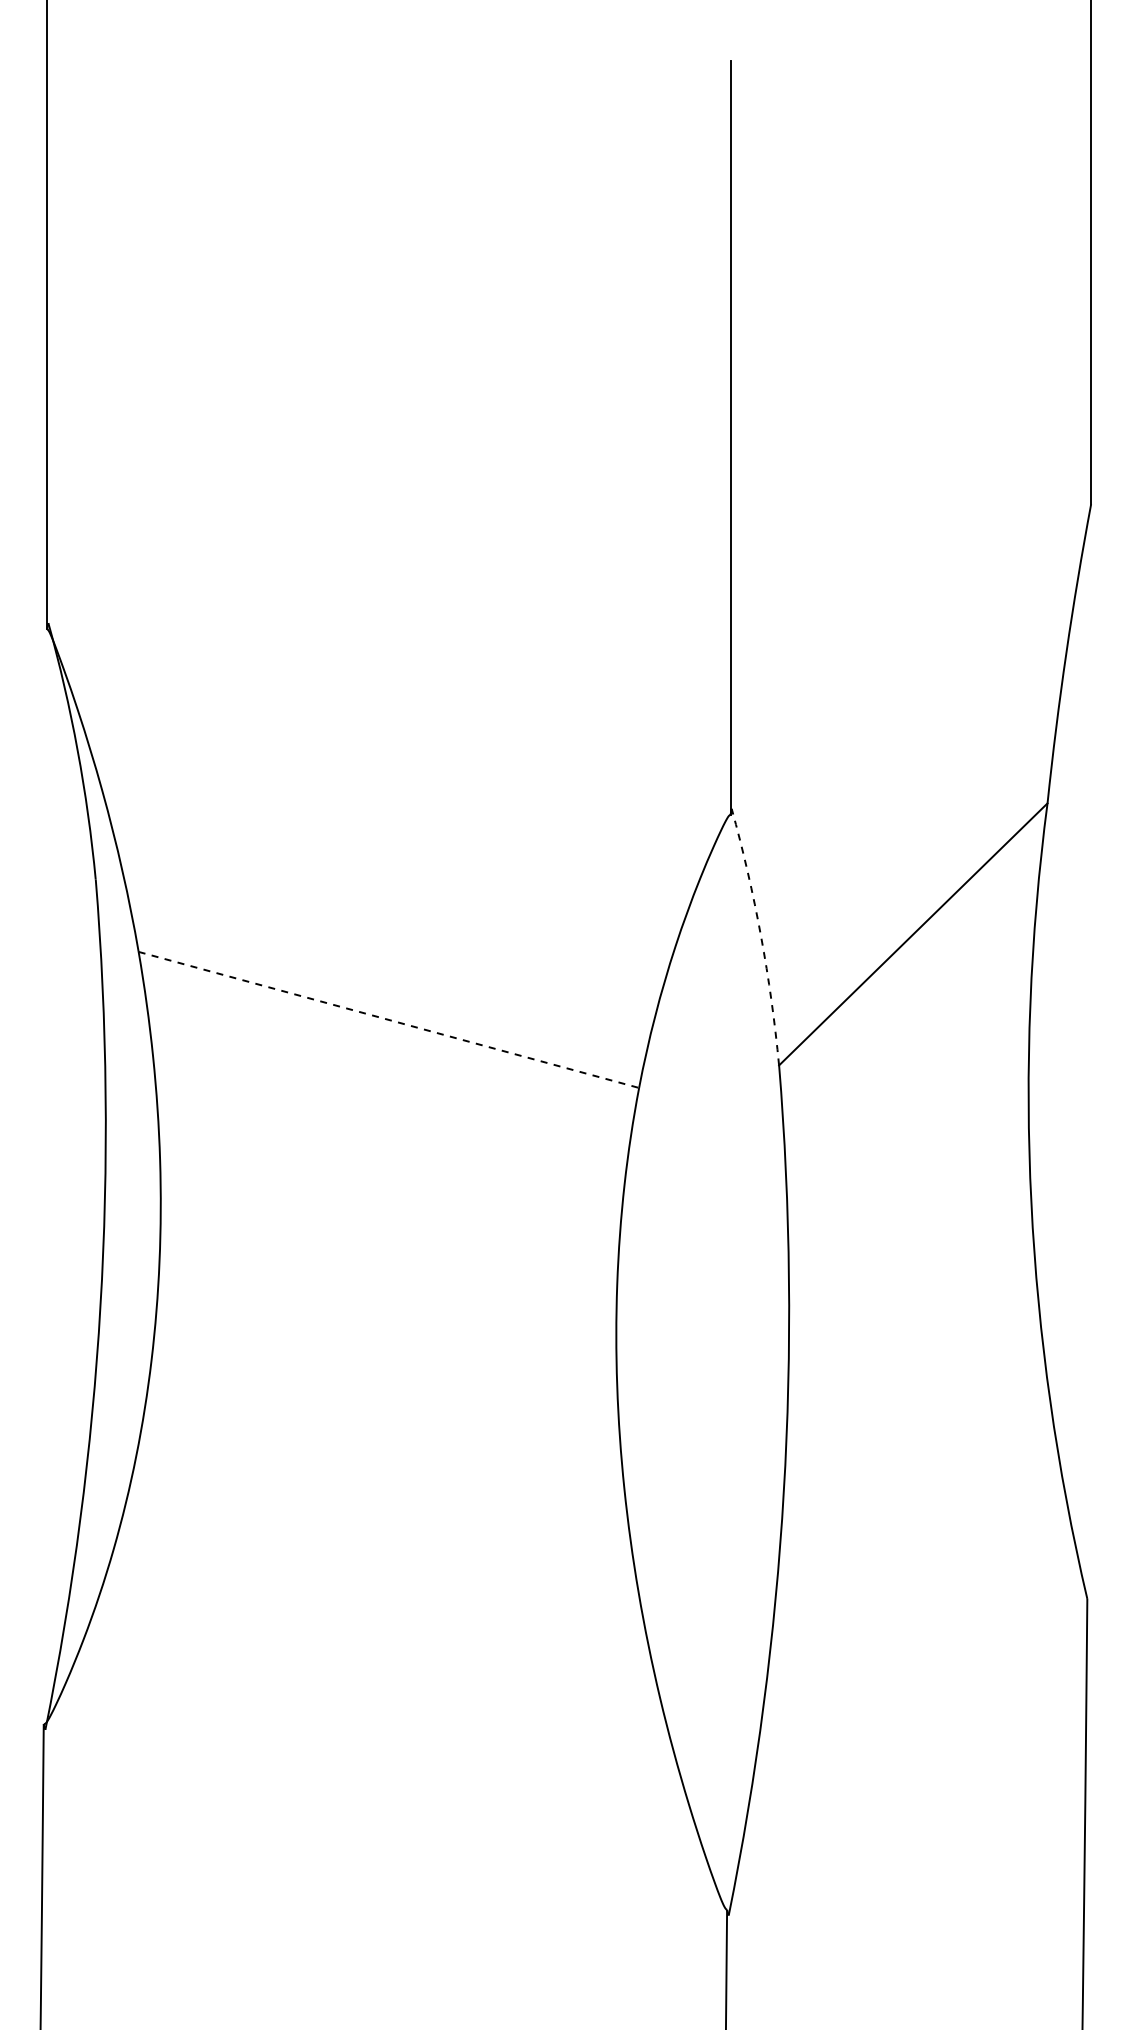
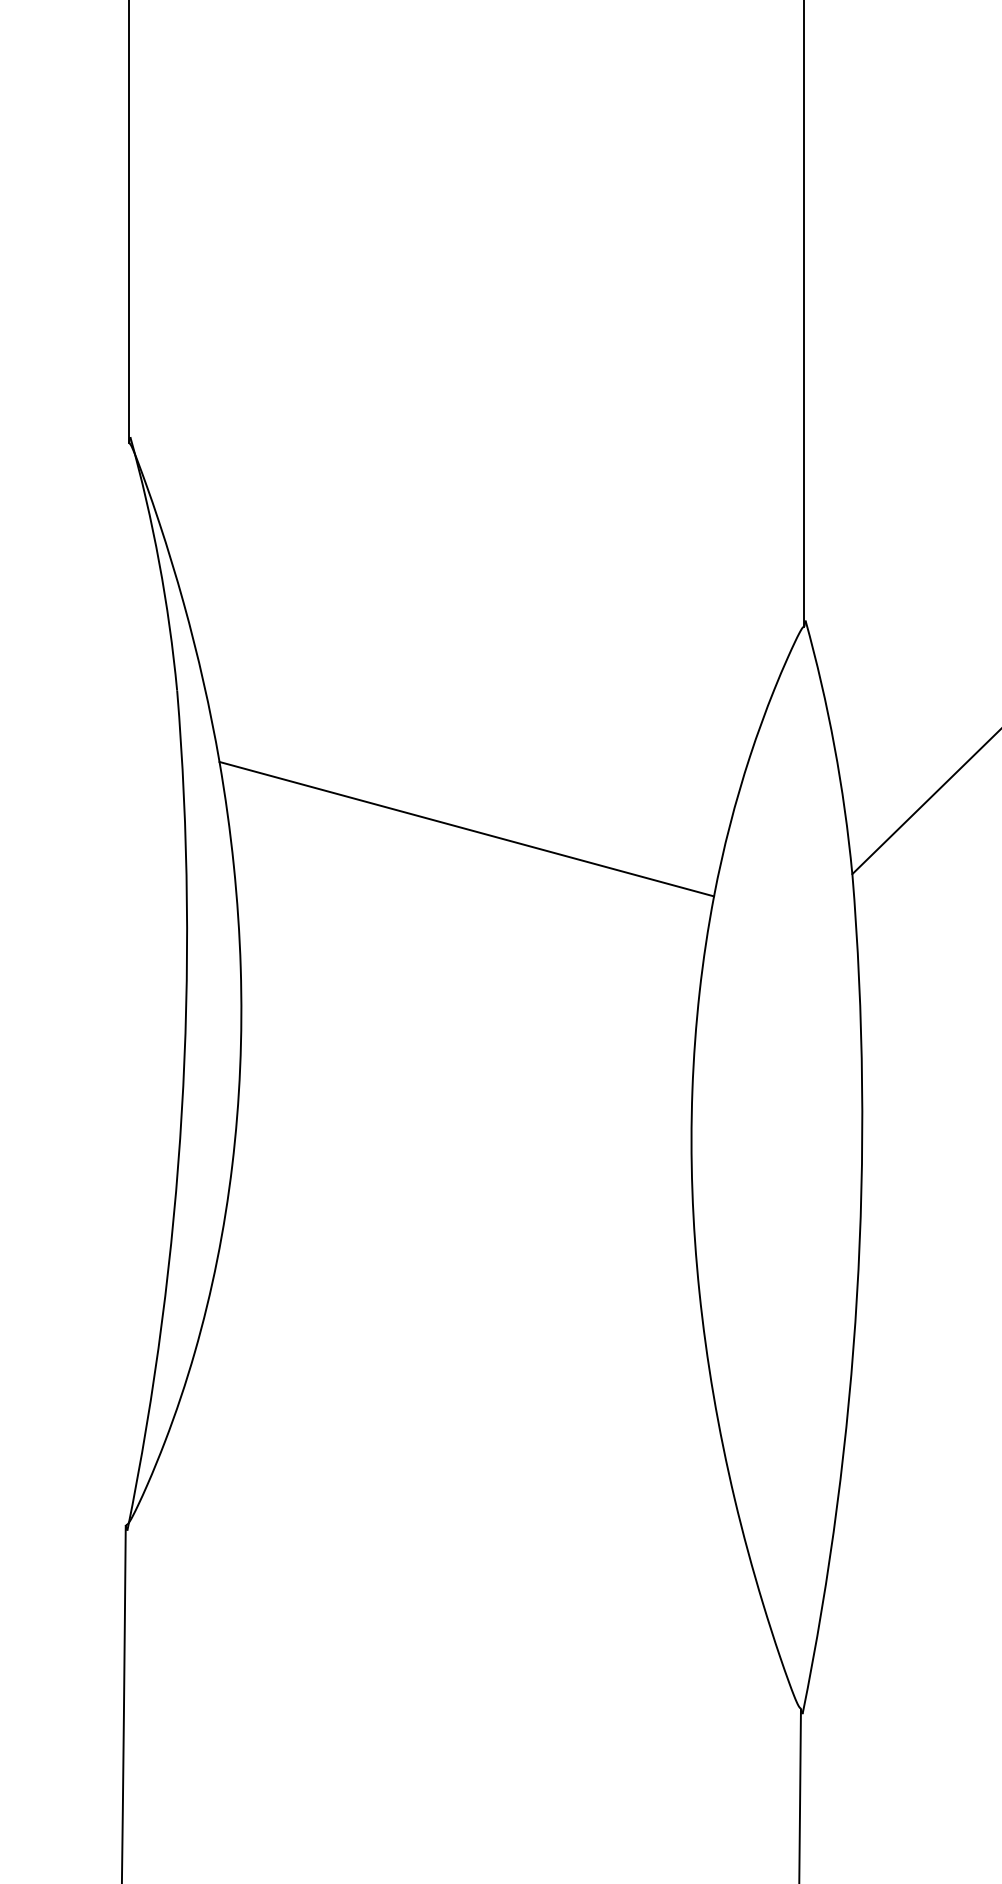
arc: (761, 936) -> (834, 746), dashed -> solid
line: (389, 1020) -> (467, 829), dashed -> solid

